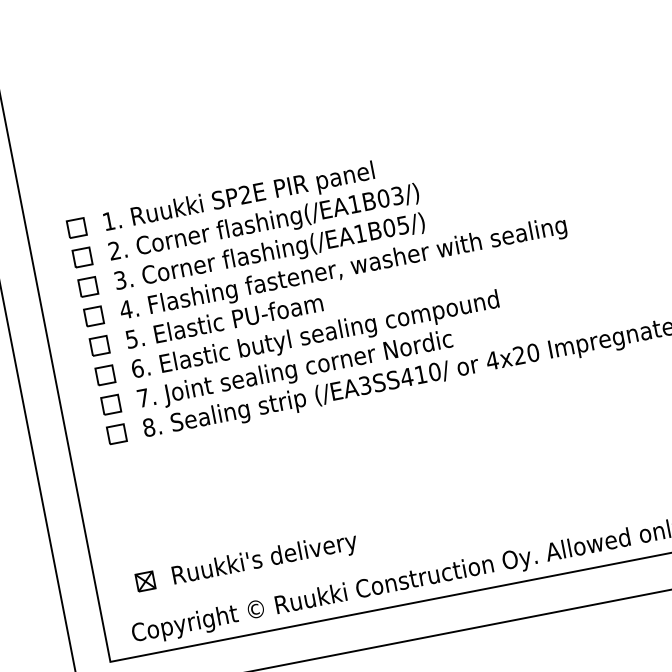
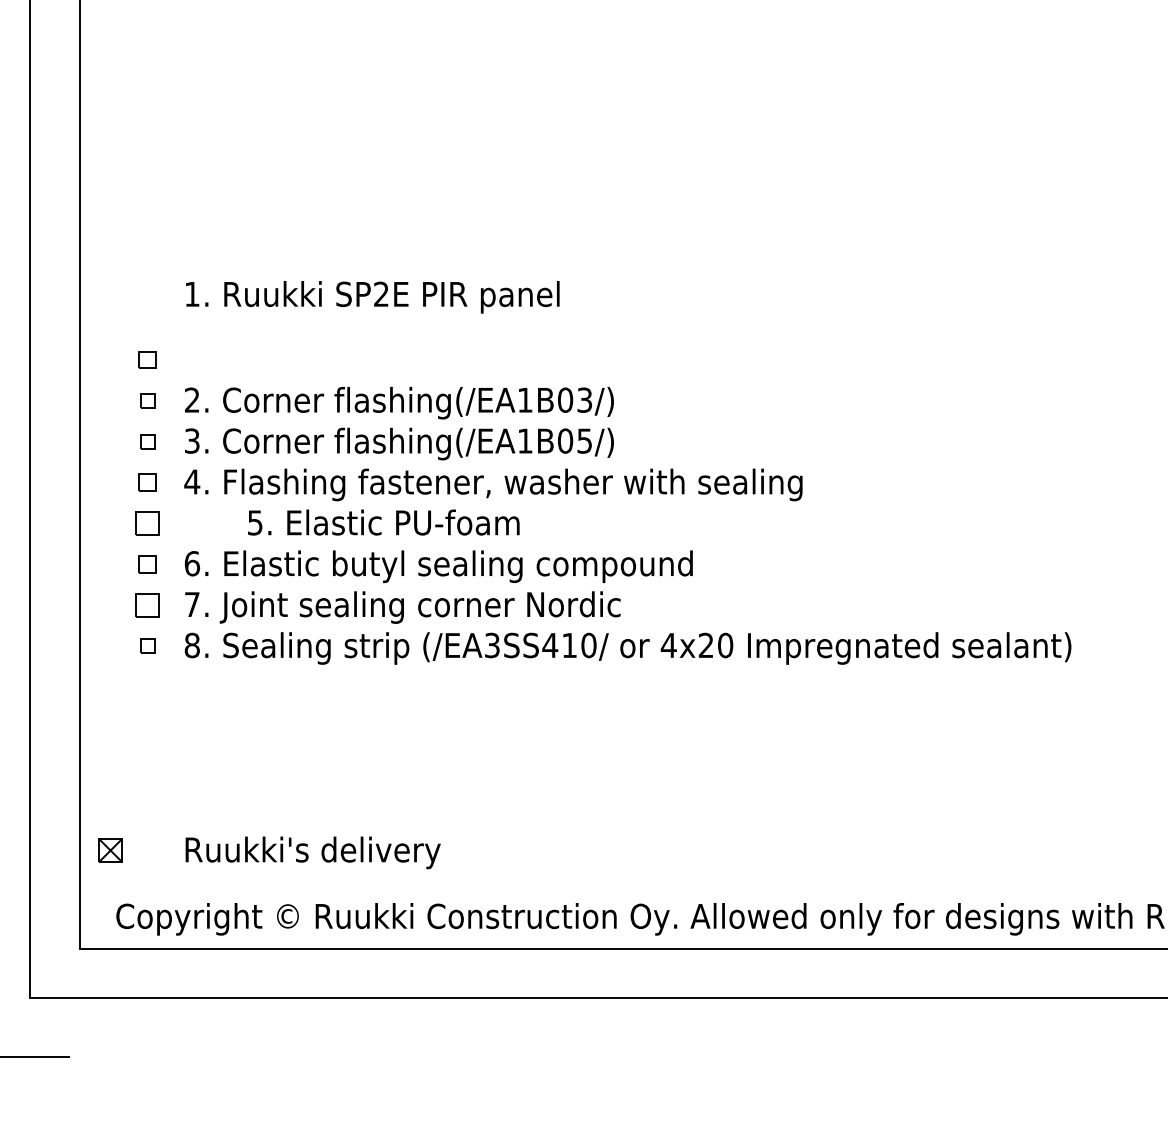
text: (239, 198) -> (372, 297), moved
part: (76, 227) -> (147, 359), size x0.7
part: (82, 257) -> (147, 400), size x0.6
part: (88, 286) -> (147, 441), size x0.6
part: (93, 316) -> (147, 482), size x0.7
text: (224, 320) -> (383, 522), moved
part: (105, 375) -> (147, 564), size x0.7
part: (116, 433) -> (147, 645), size x0.6
part: (145, 581) -> (110, 850), moved

